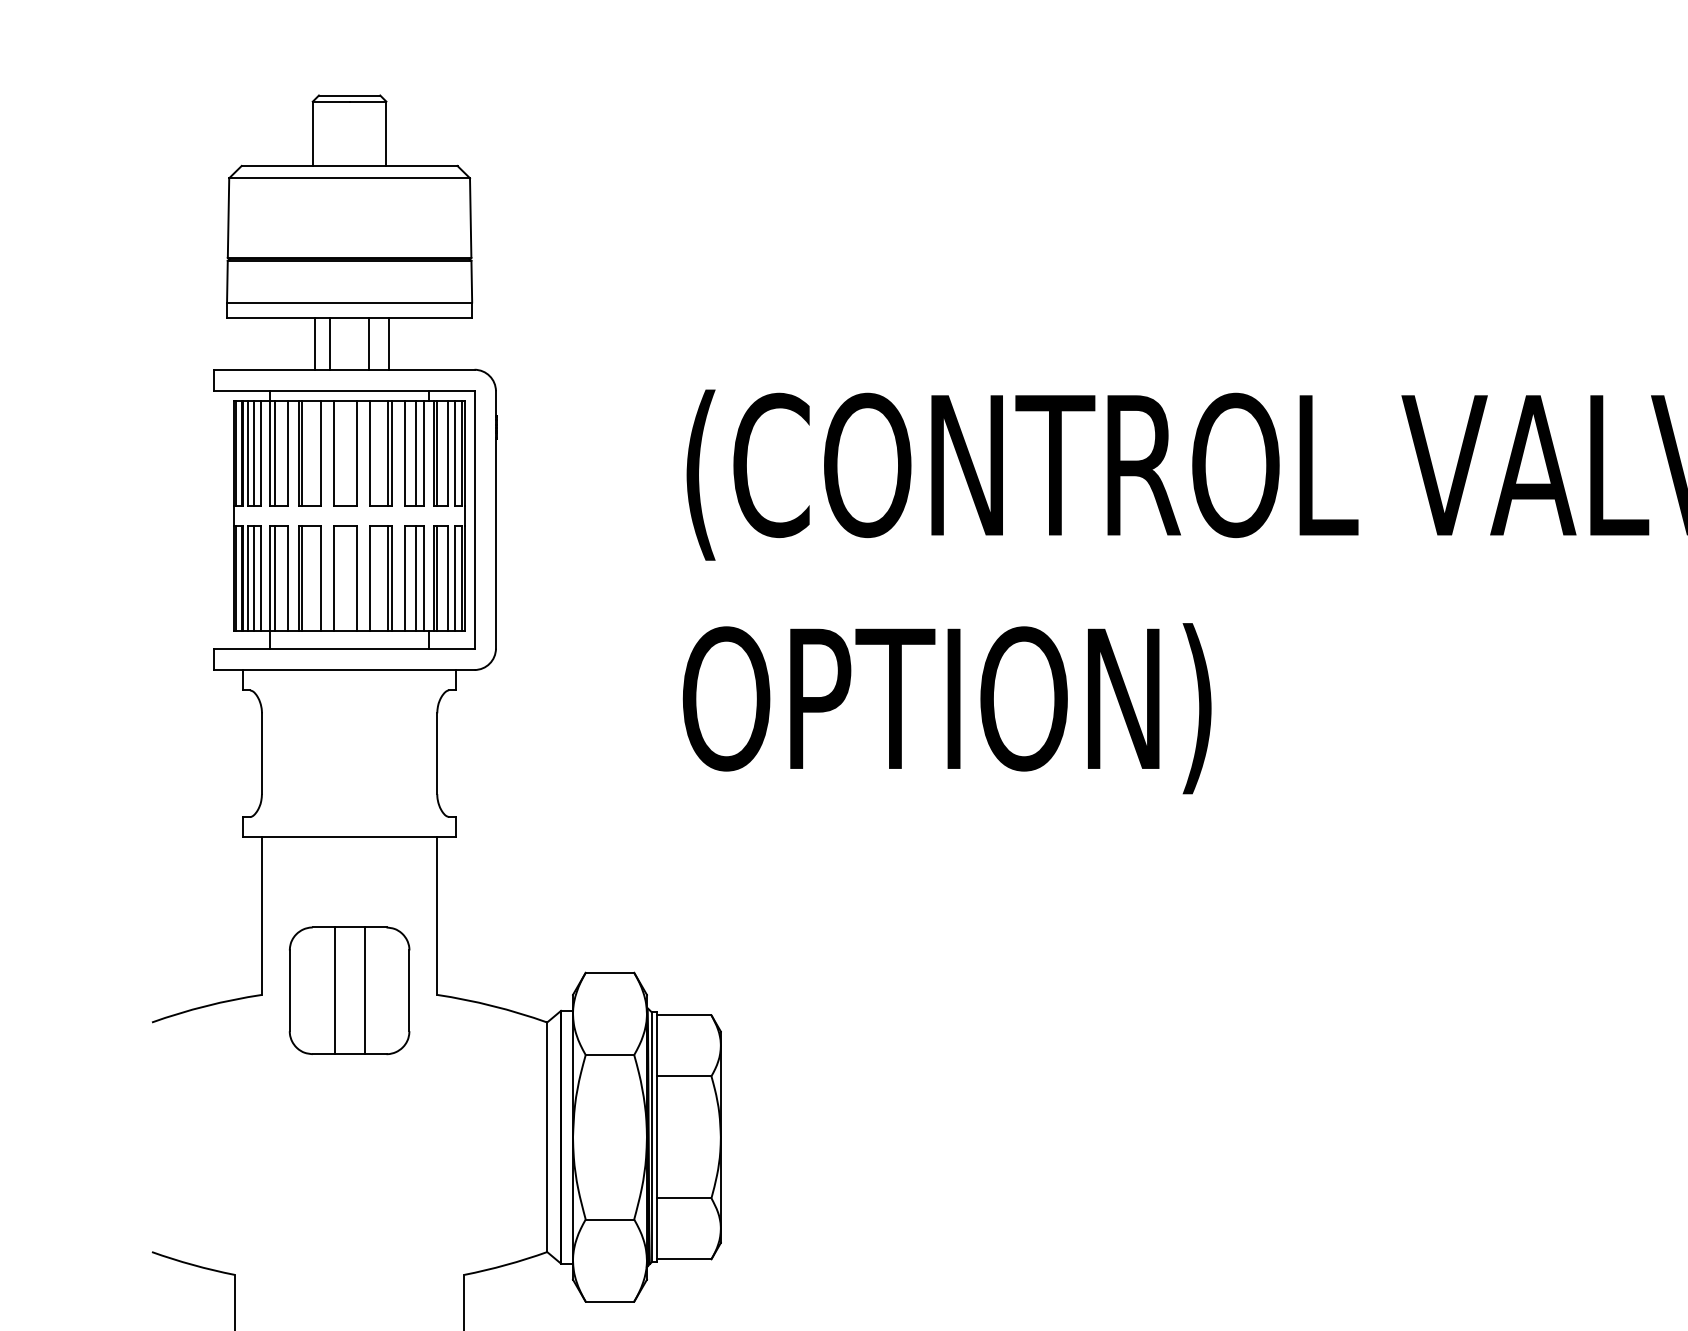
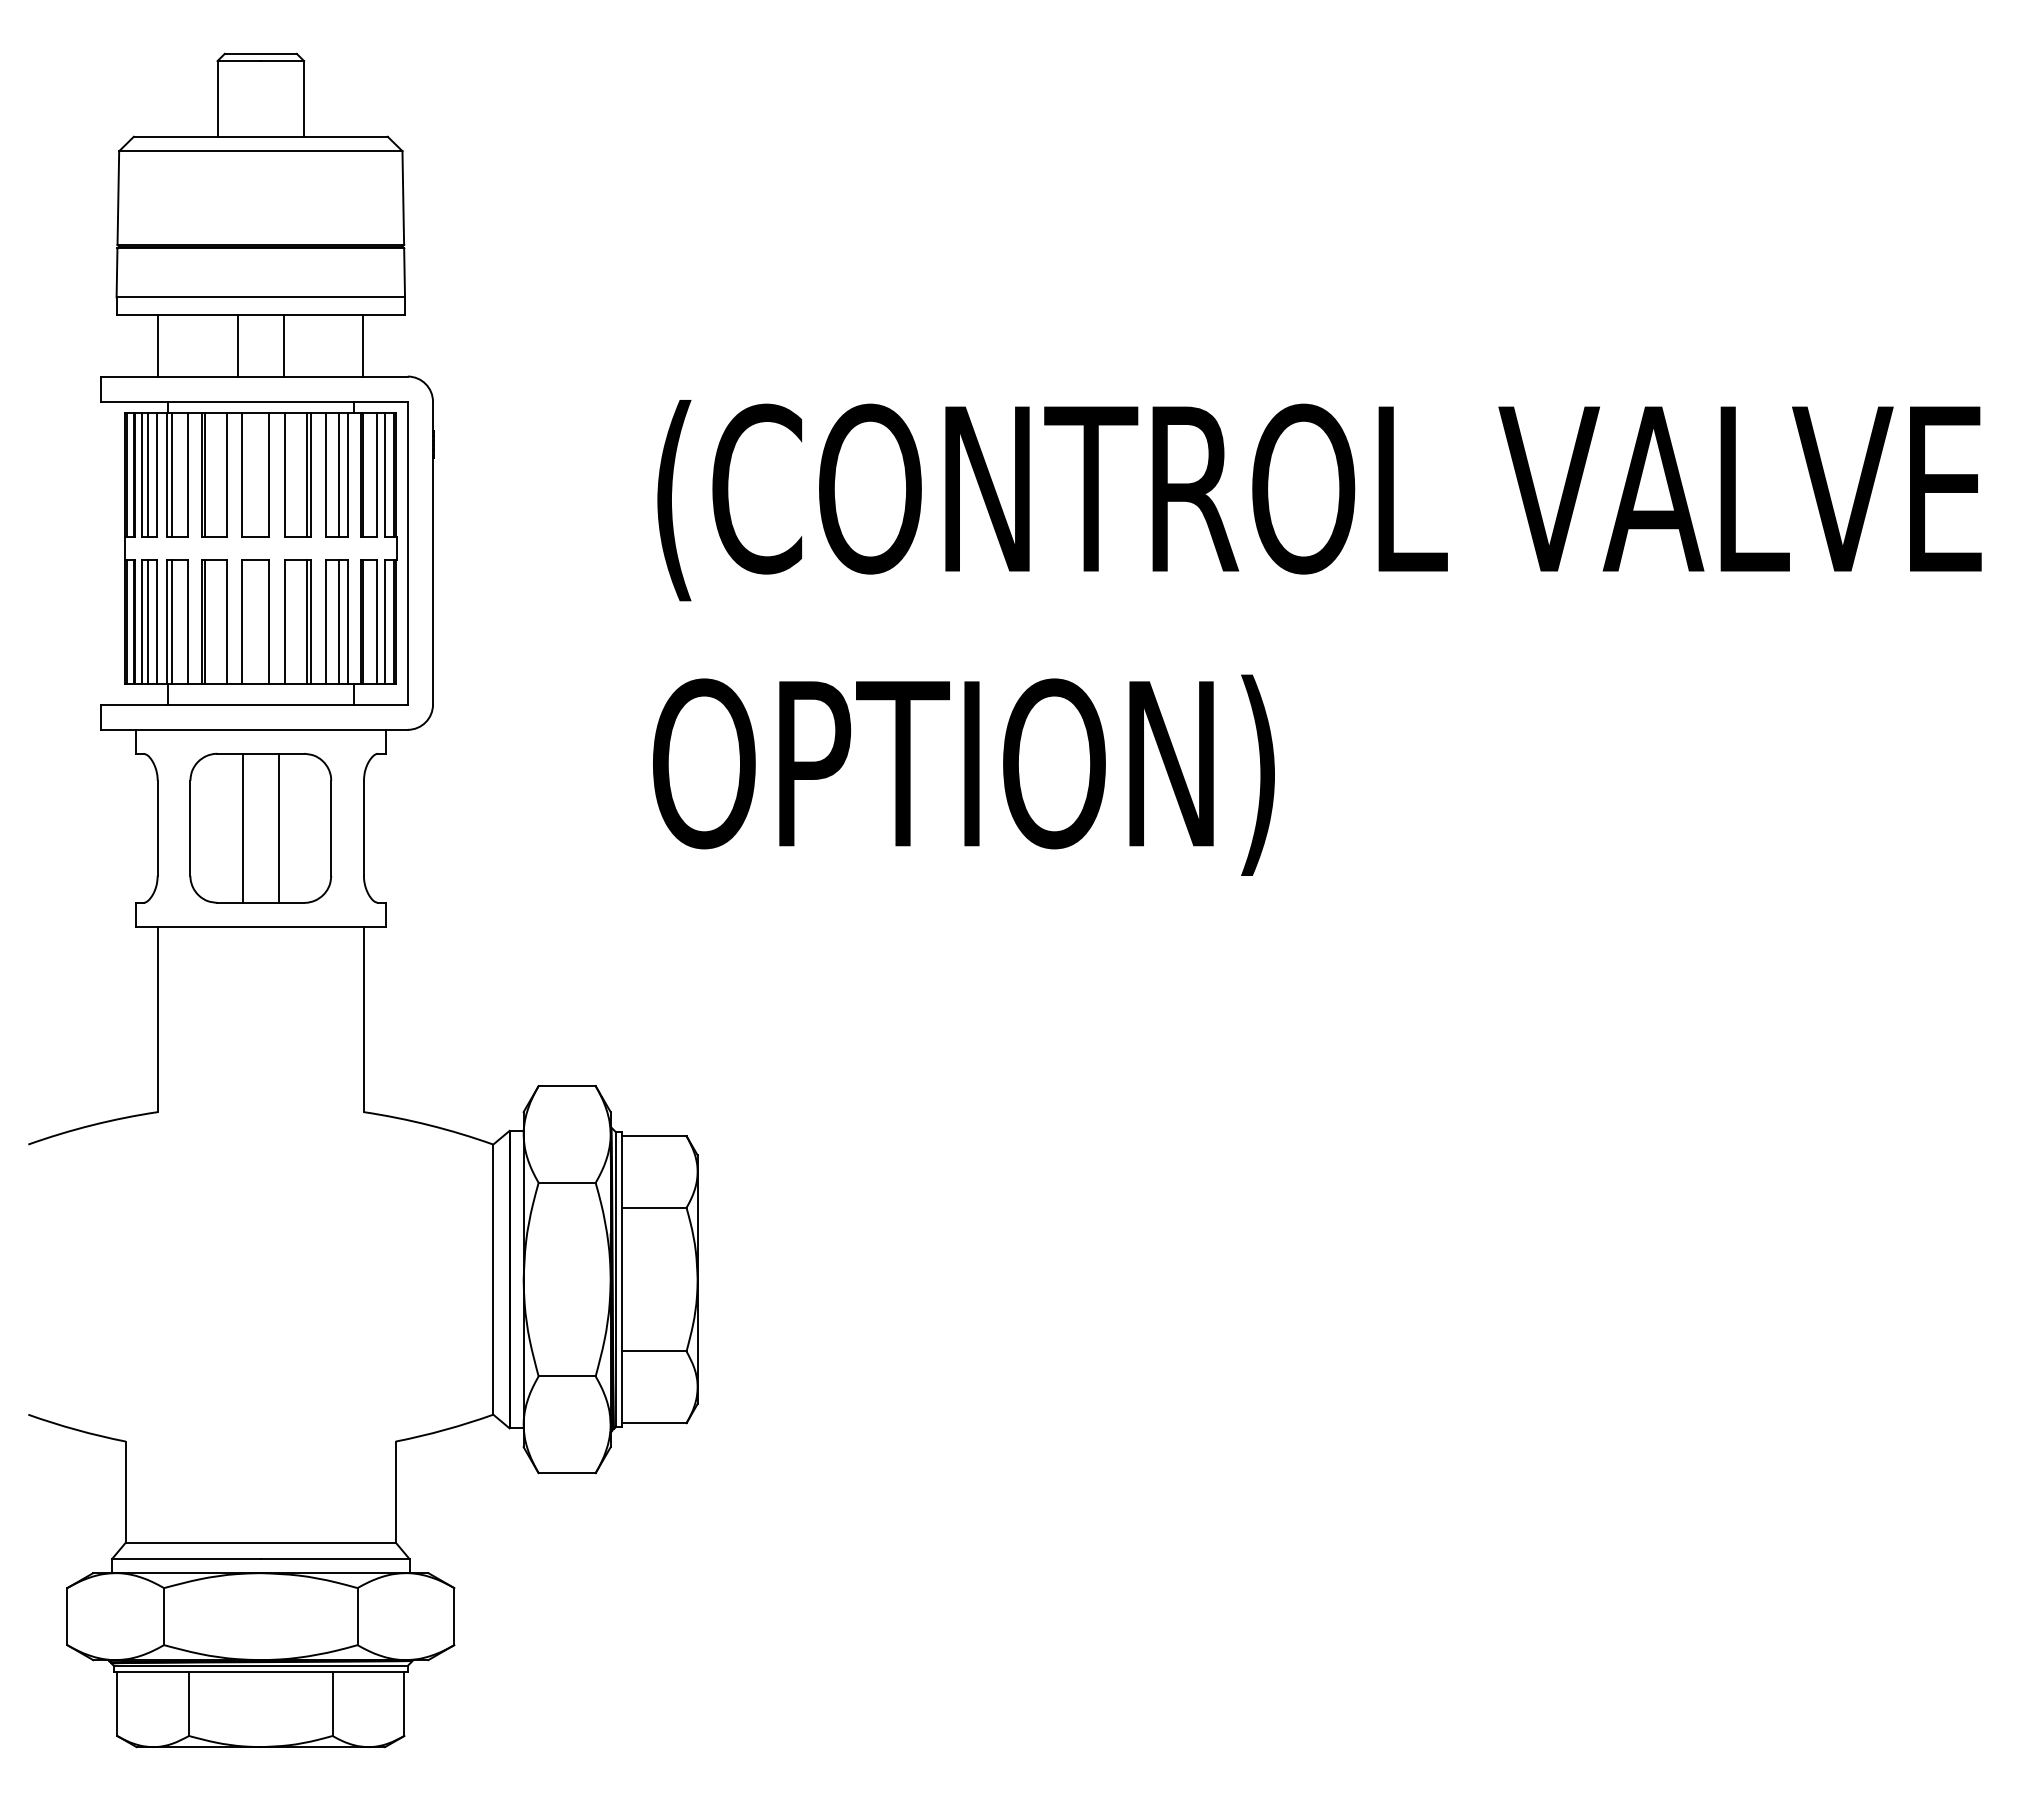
line: (315, 343) -> (158, 345), moved
line: (389, 343) -> (363, 345), moved
part: (349, 990) -> (260, 827), moved

